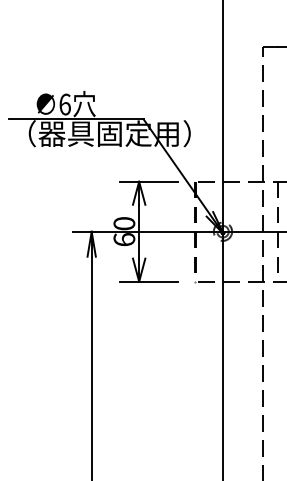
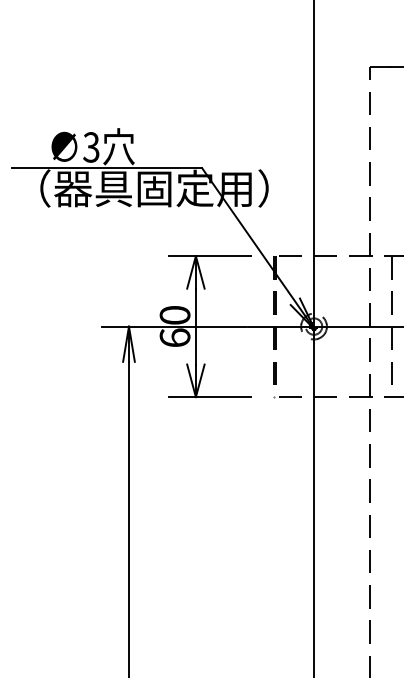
text: (65, 104) -> (91, 147), 6 -> 3

